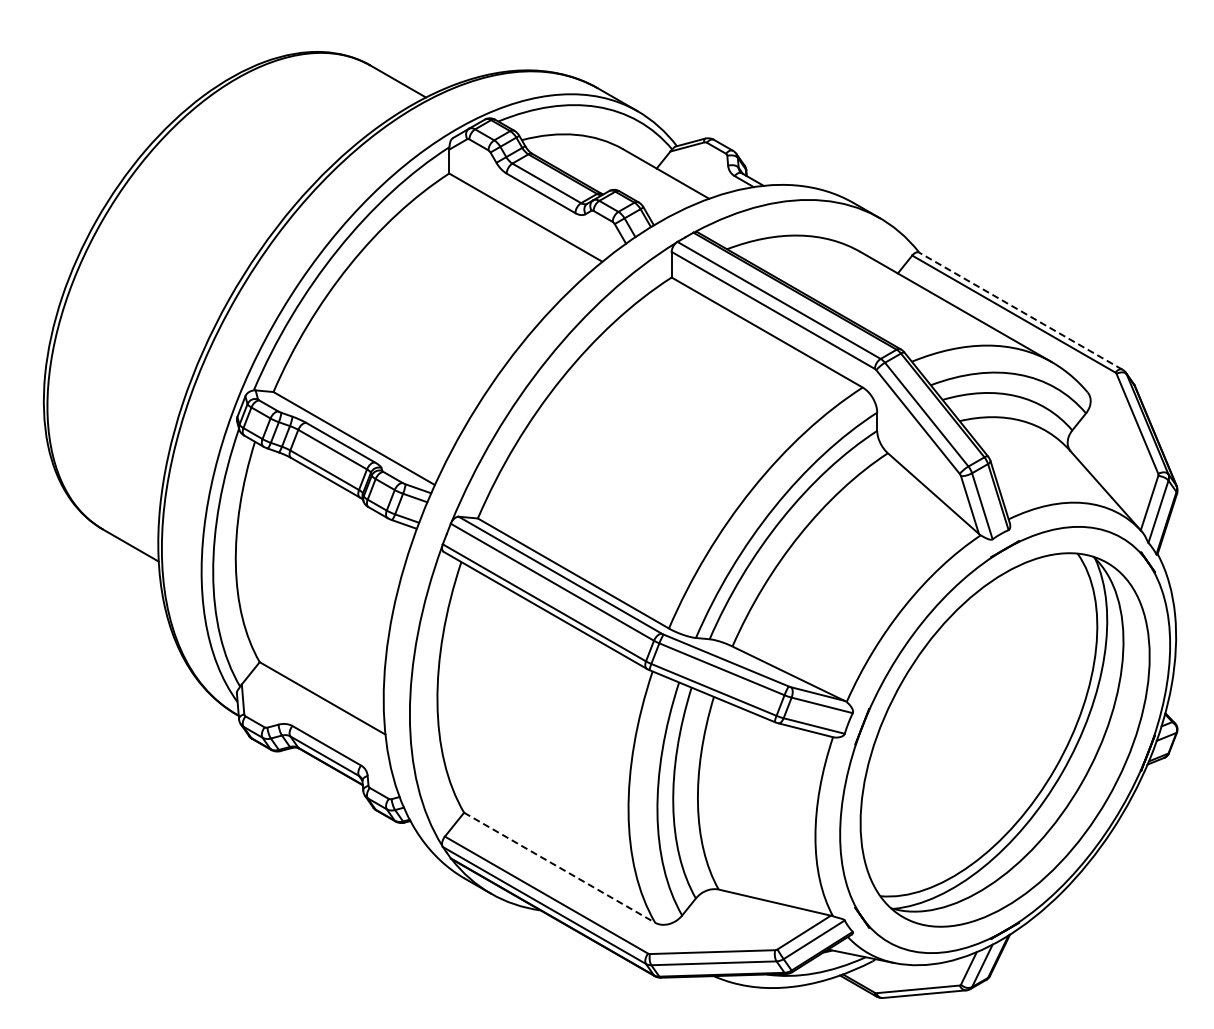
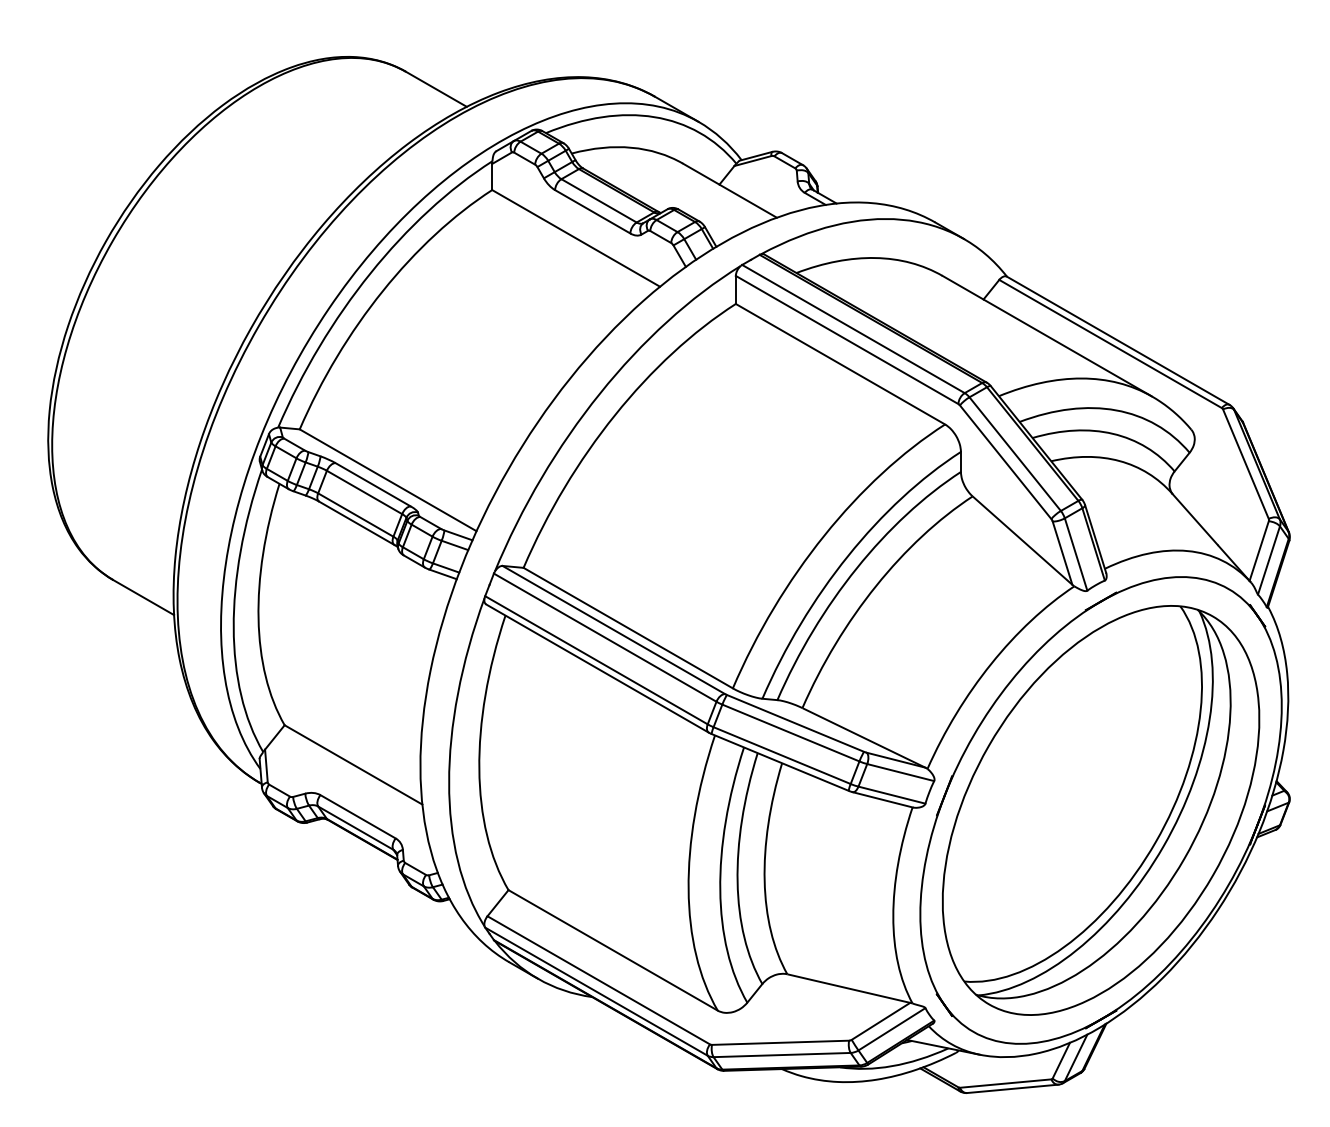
line: (1020, 310) -> (1117, 340), dashed -> solid
line: (560, 868) -> (614, 951), dashed -> solid

